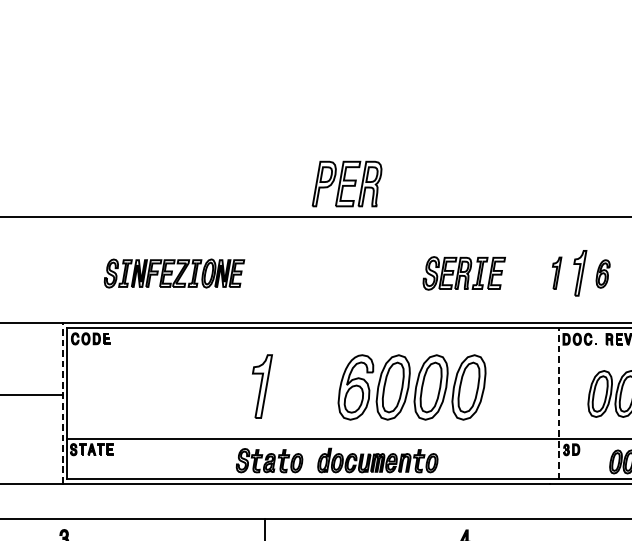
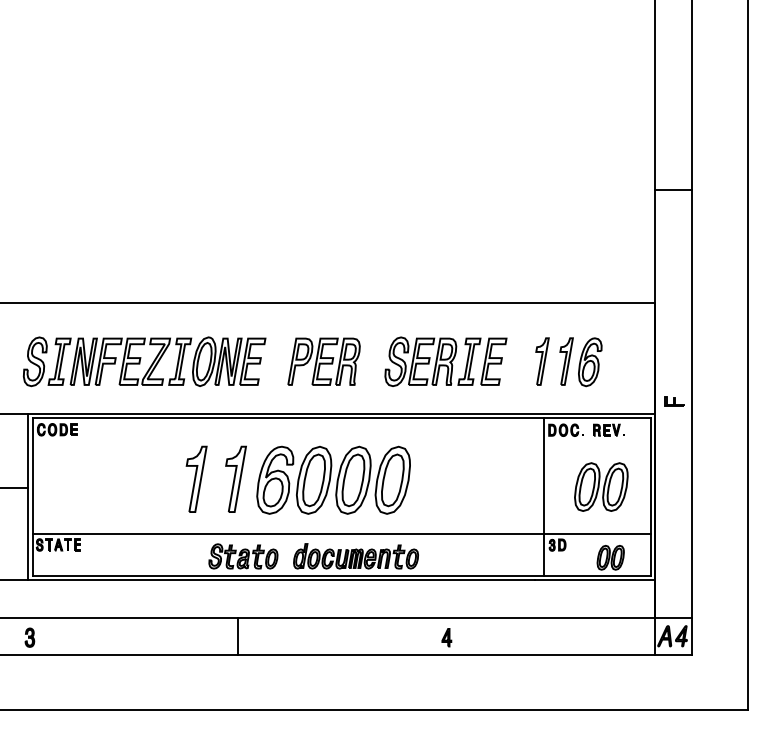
part: (346, 183) -> (323, 361), moved
part: (174, 273) -> (144, 361), size x1.67
part: (463, 273) -> (445, 361), size x1.43
part: (557, 273) -> (542, 361), size x1.43
part: (603, 274) -> (590, 362), size x1.67
part: (224, 385) -> (196, 478), added
part: (411, 386) -> (333, 479), moved
line: (62, 403) -> (28, 496), dashed -> solid
line: (559, 403) -> (544, 497), dashed -> solid

